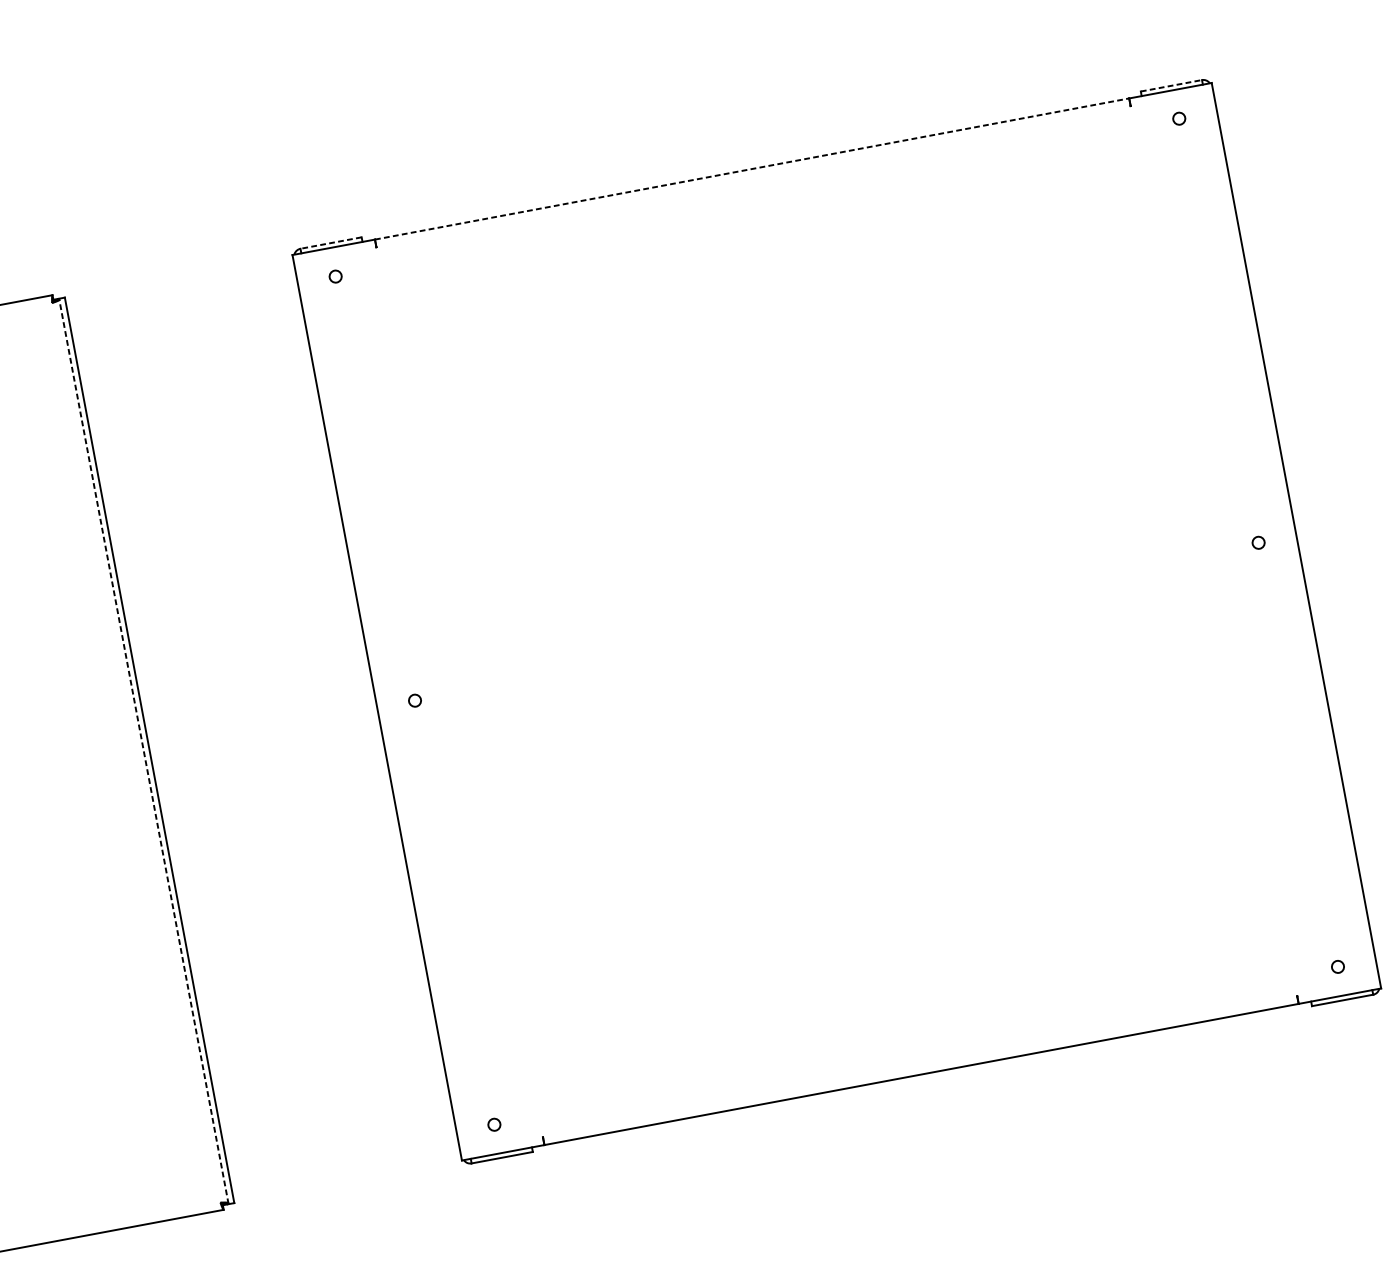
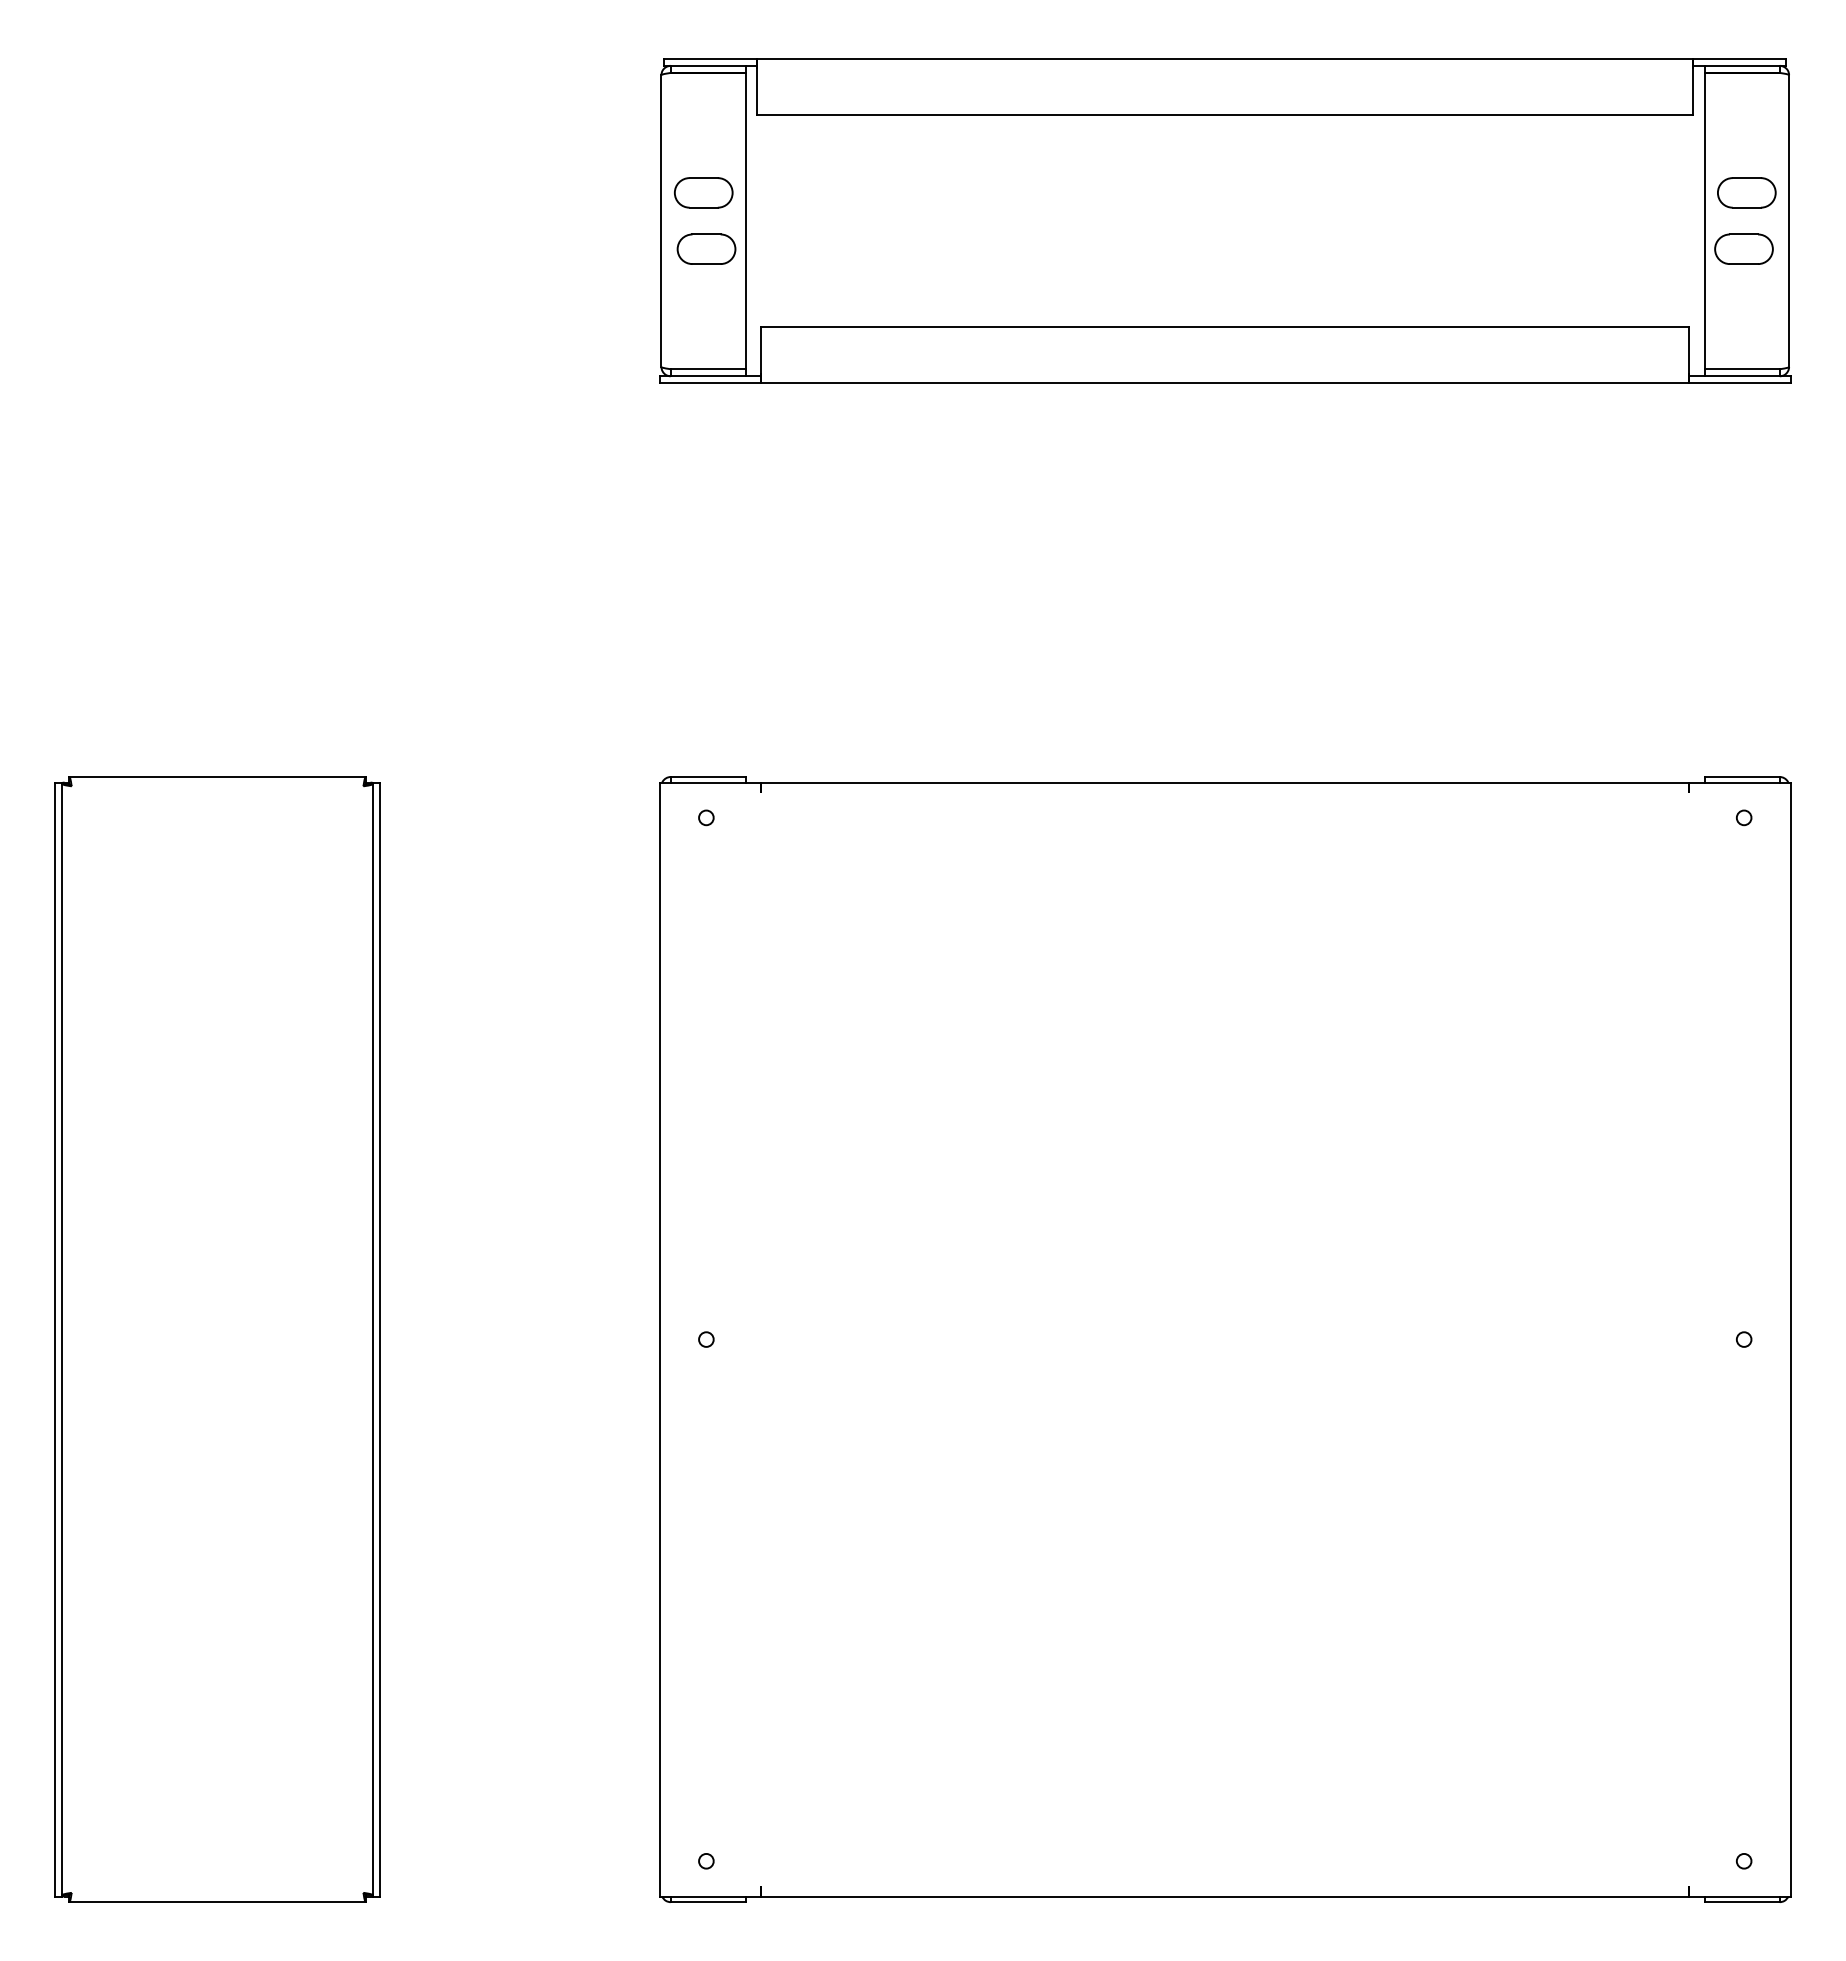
line: (1171, 86) -> (1742, 777), dashed -> solid
line: (752, 168) -> (1225, 782), dashed -> solid
line: (331, 243) -> (708, 777), dashed -> solid
line: (143, 751) -> (372, 1339), dashed -> solid

